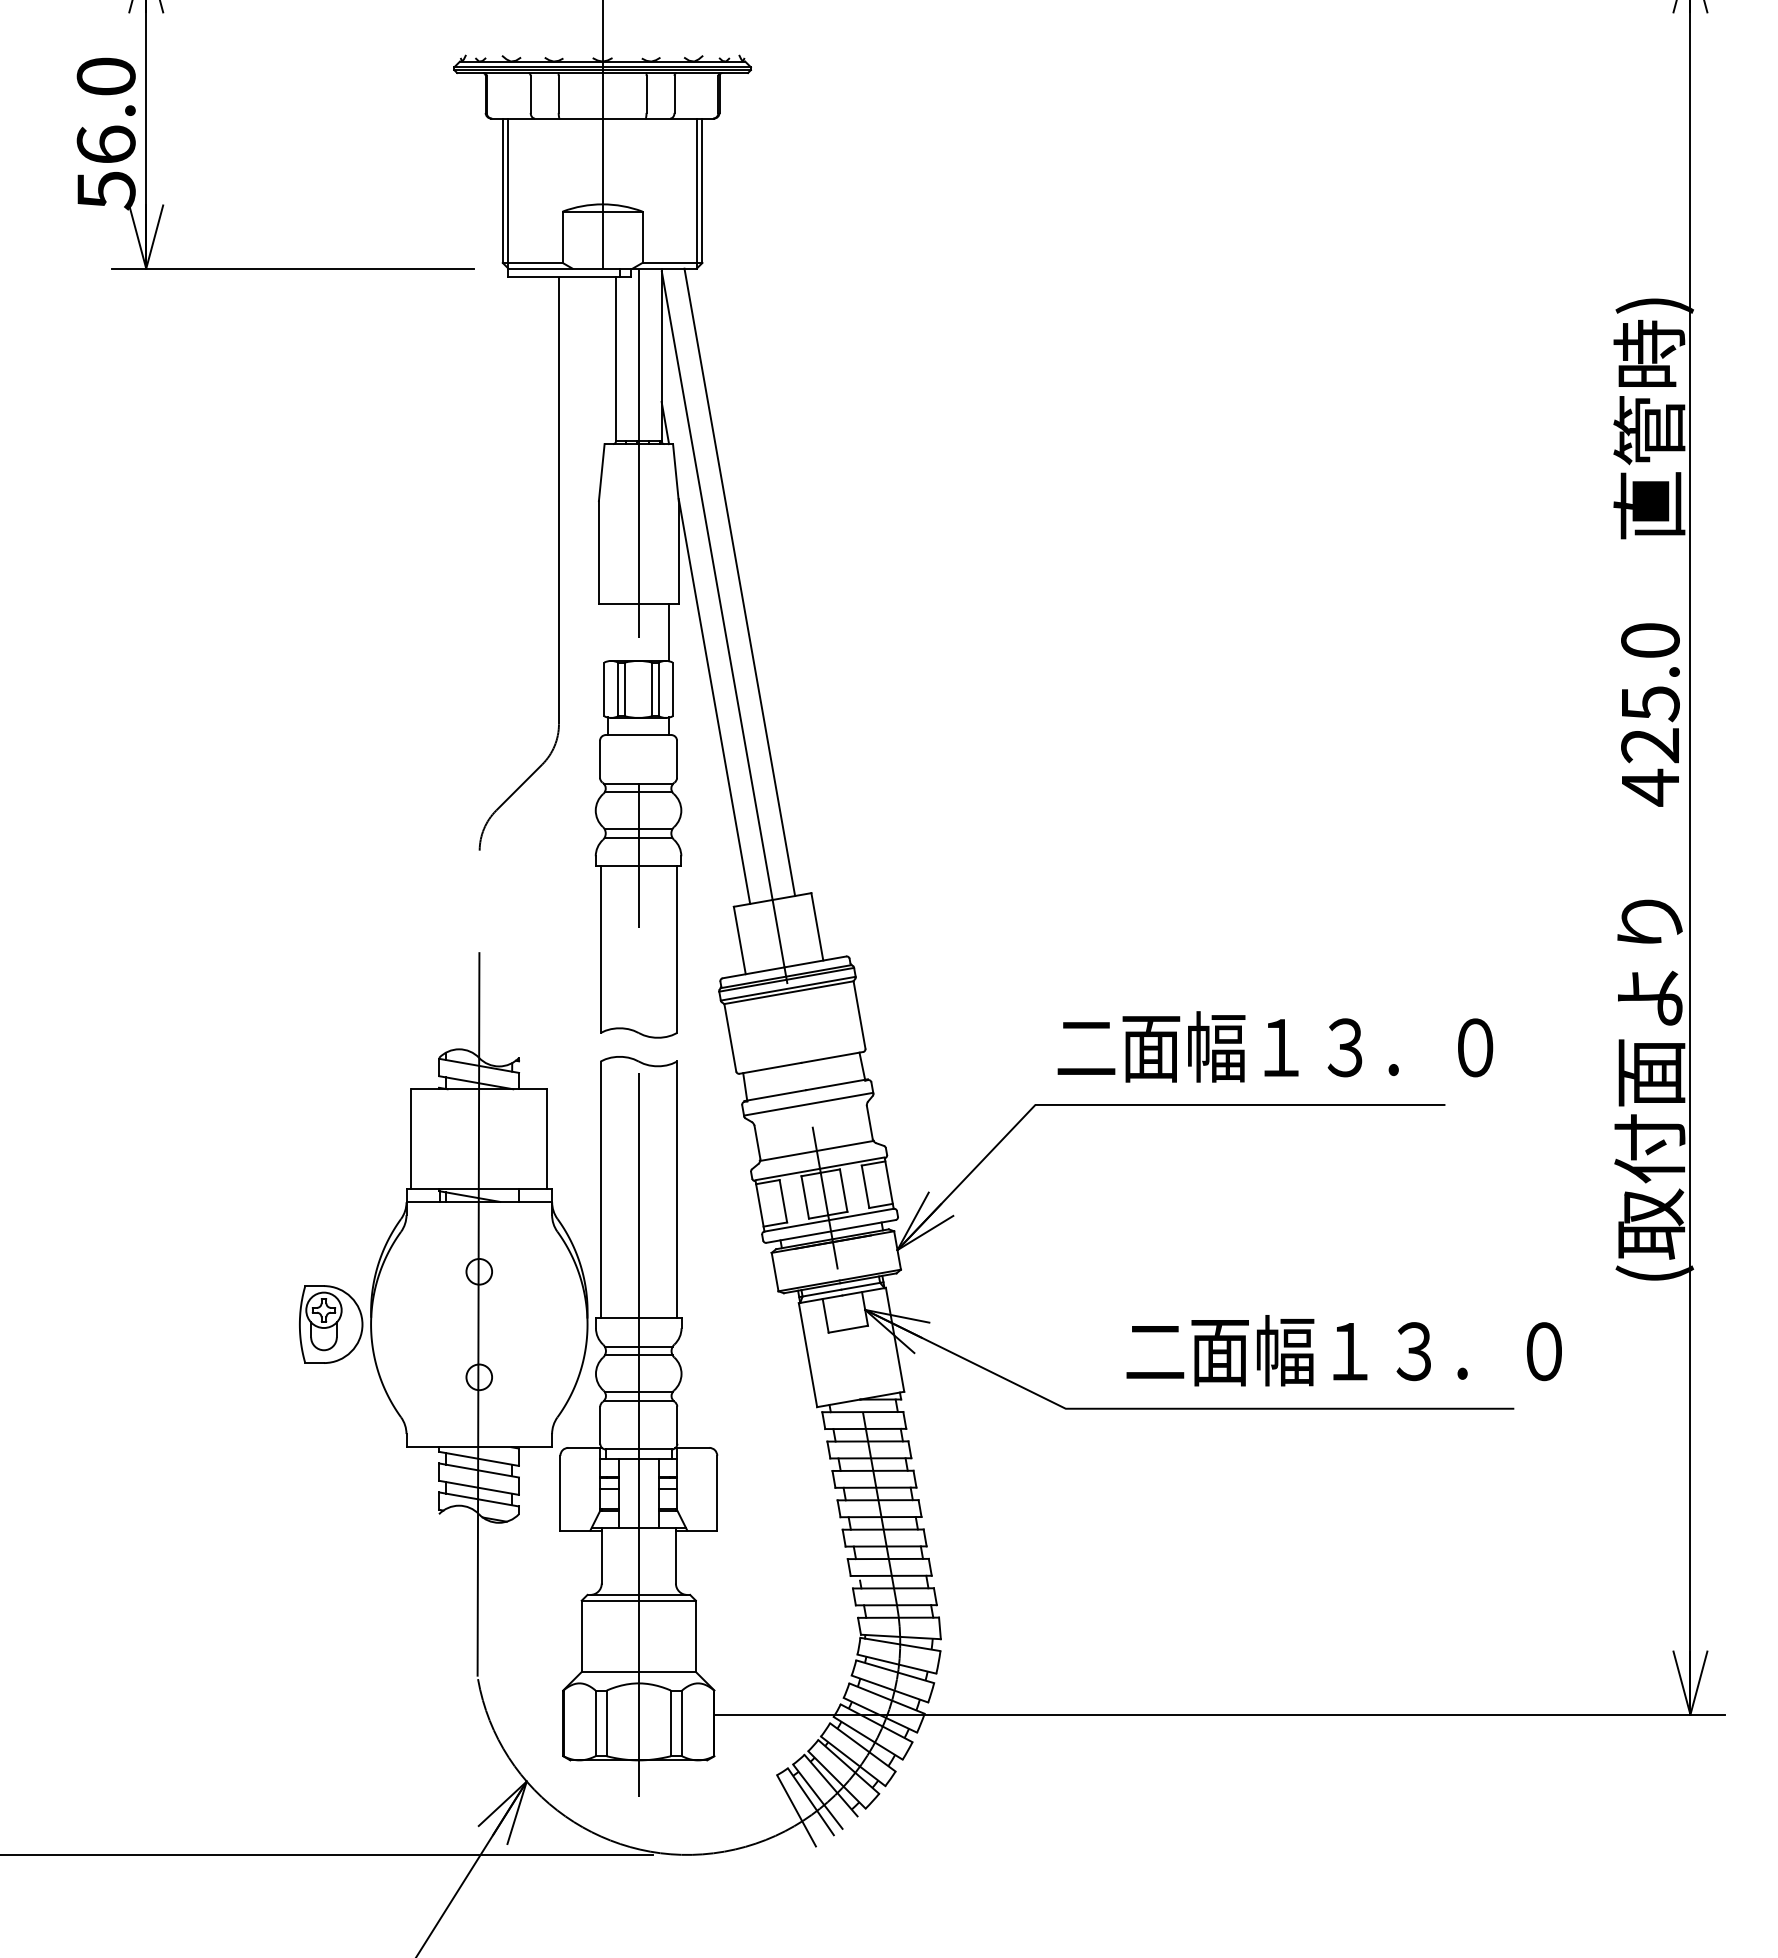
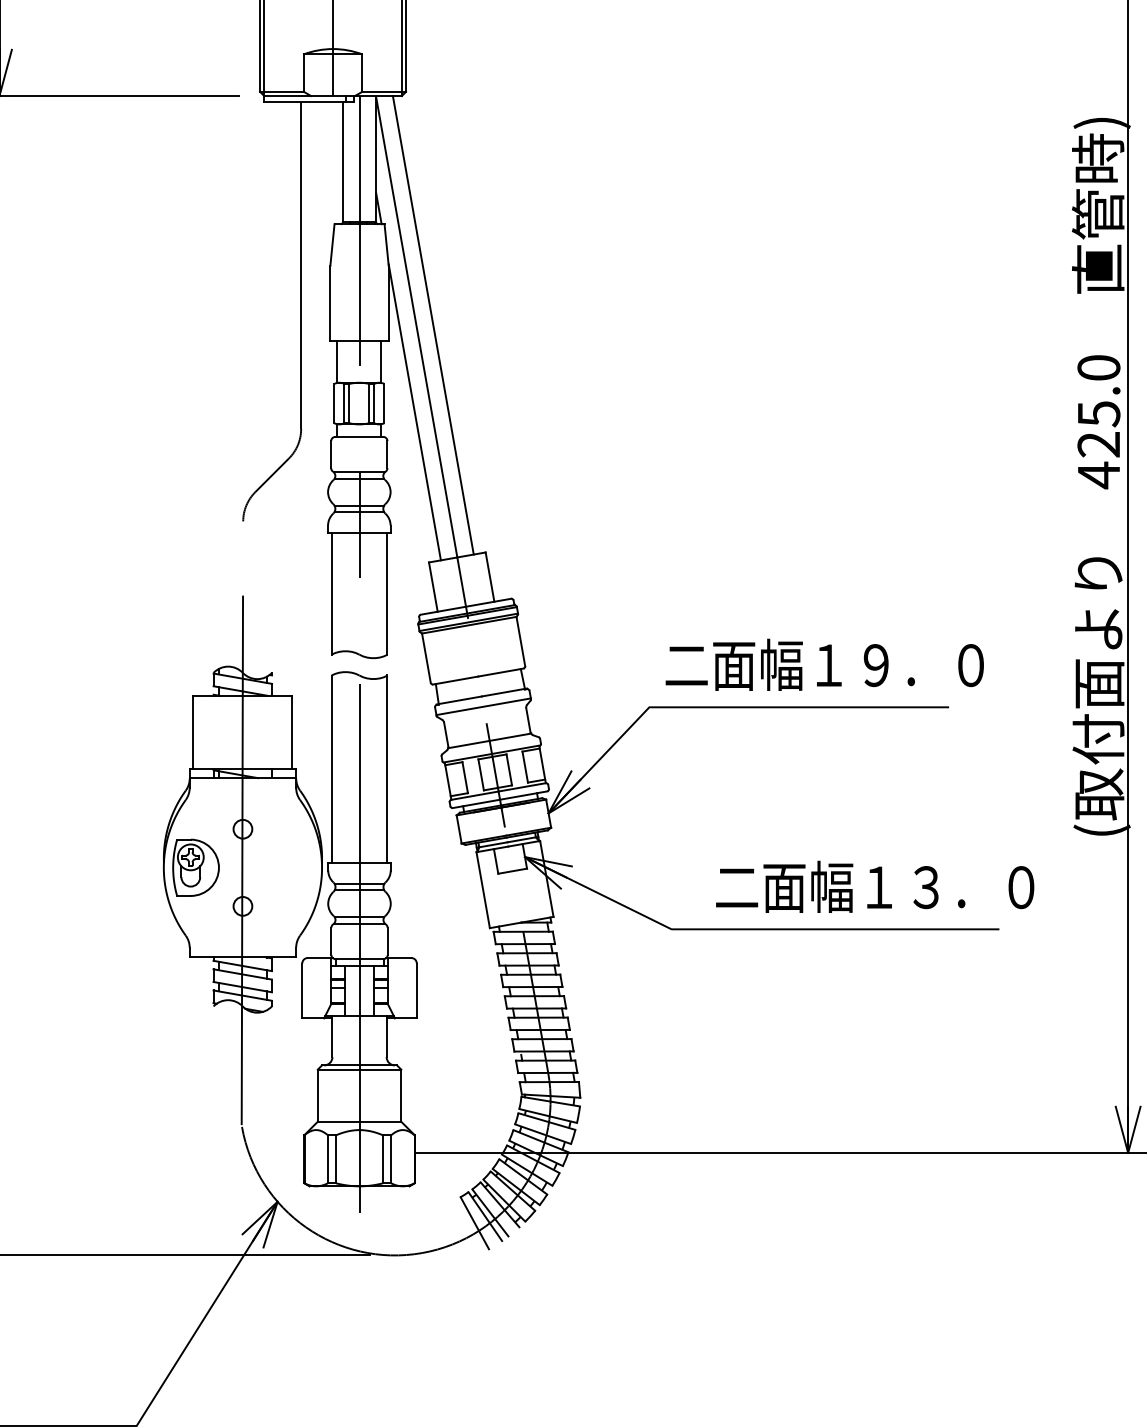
line: (608, 632) -> (337, 361), added
text: (1344, 1047) -> (875, 665), 二面幅１３．０ -> 二面幅１９．０
part: (331, 1324) -> (196, 867), moved

